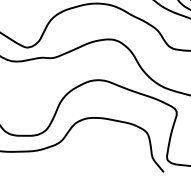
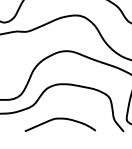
curve: (87, 158) -> (57, 119), added

